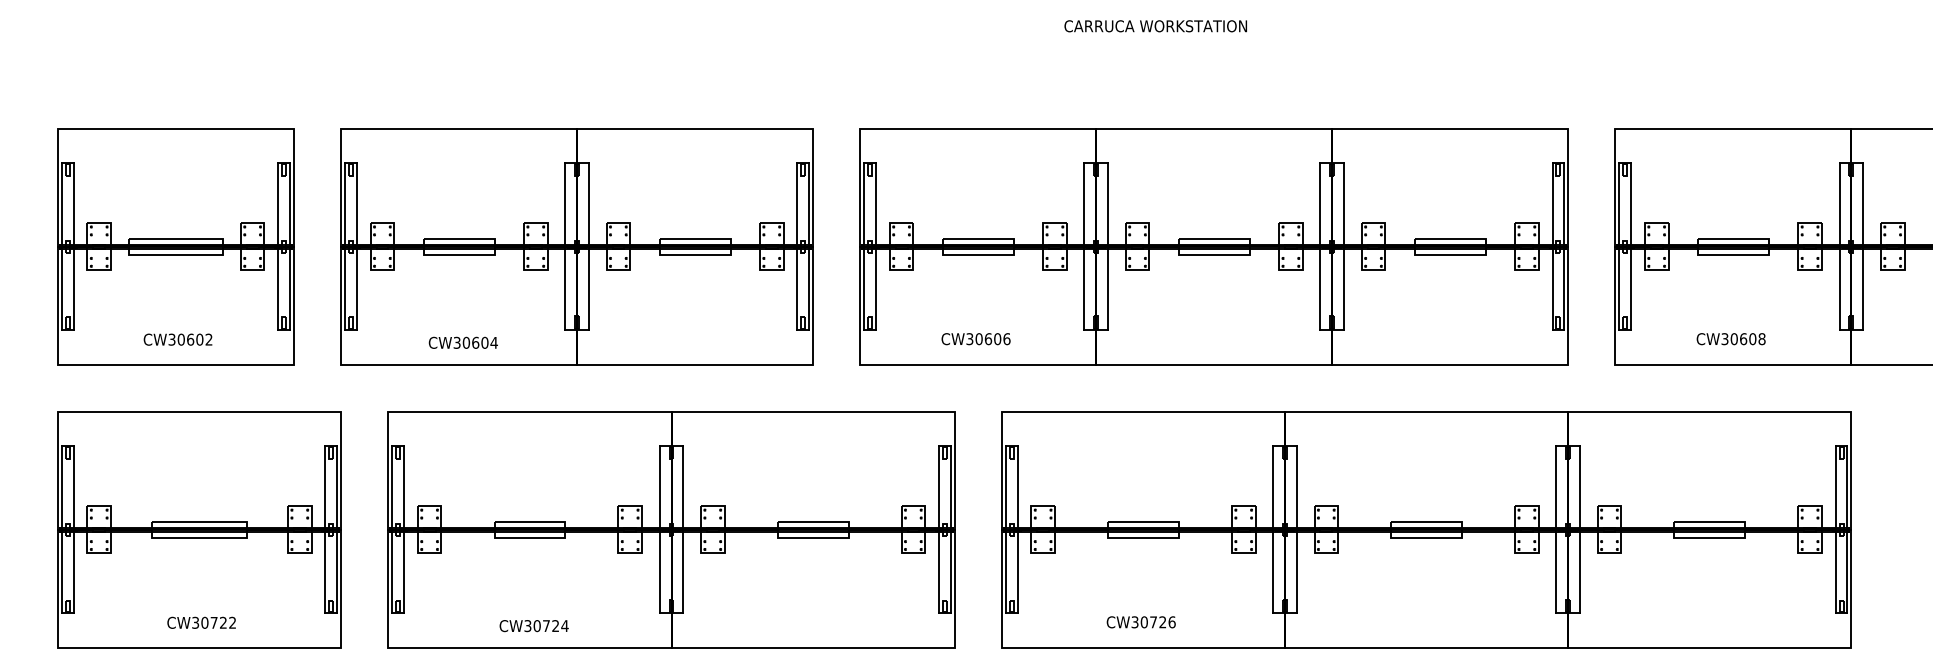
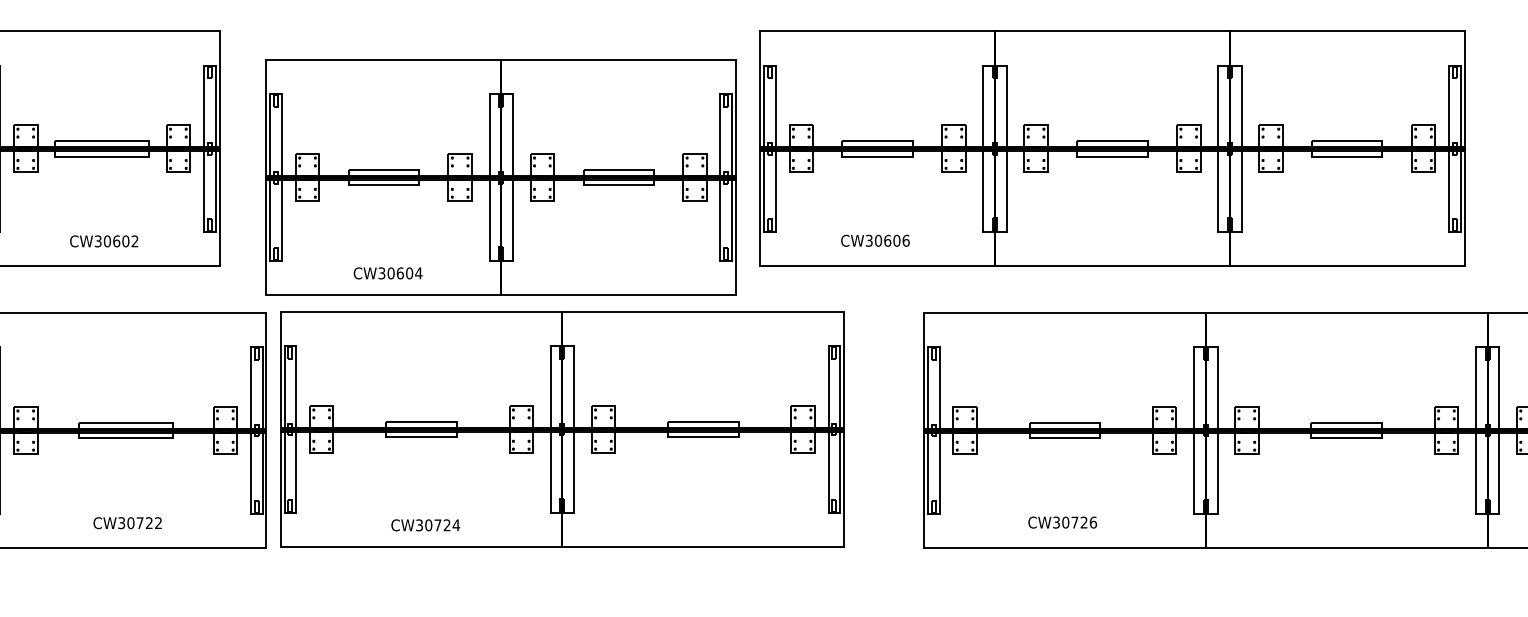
part: (576, 246) -> (500, 177), moved
part: (1213, 246) -> (1111, 148), moved
part: (671, 529) -> (562, 429), moved

